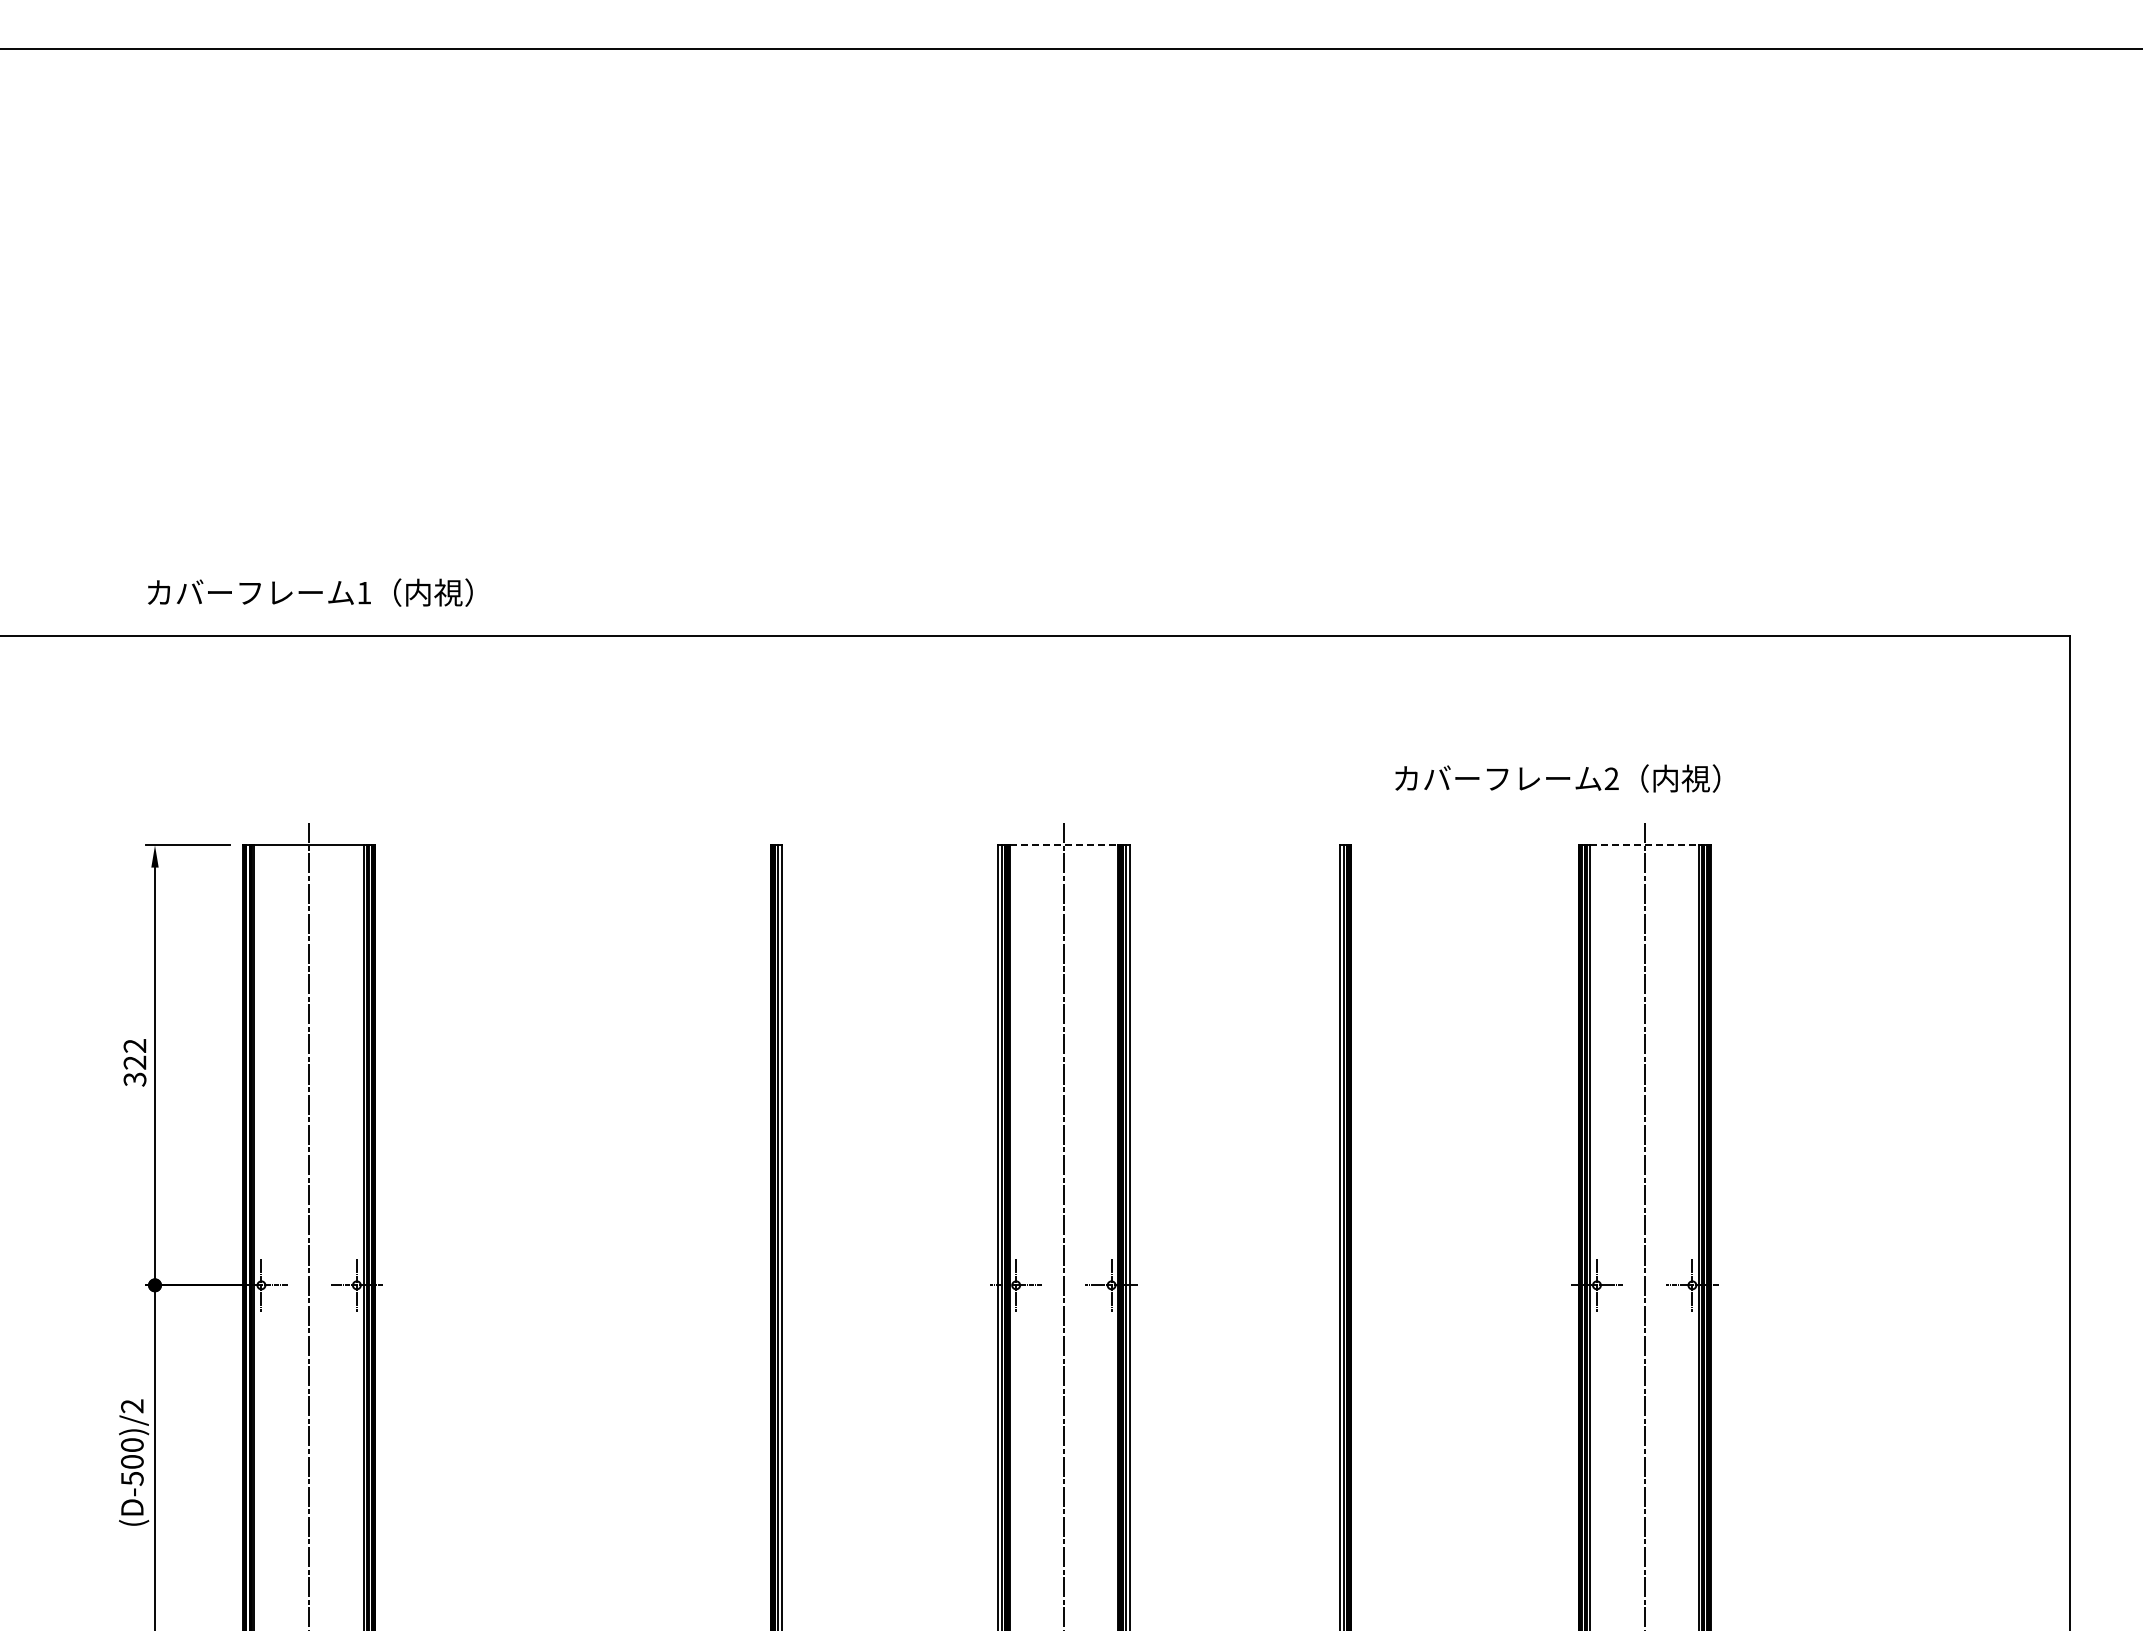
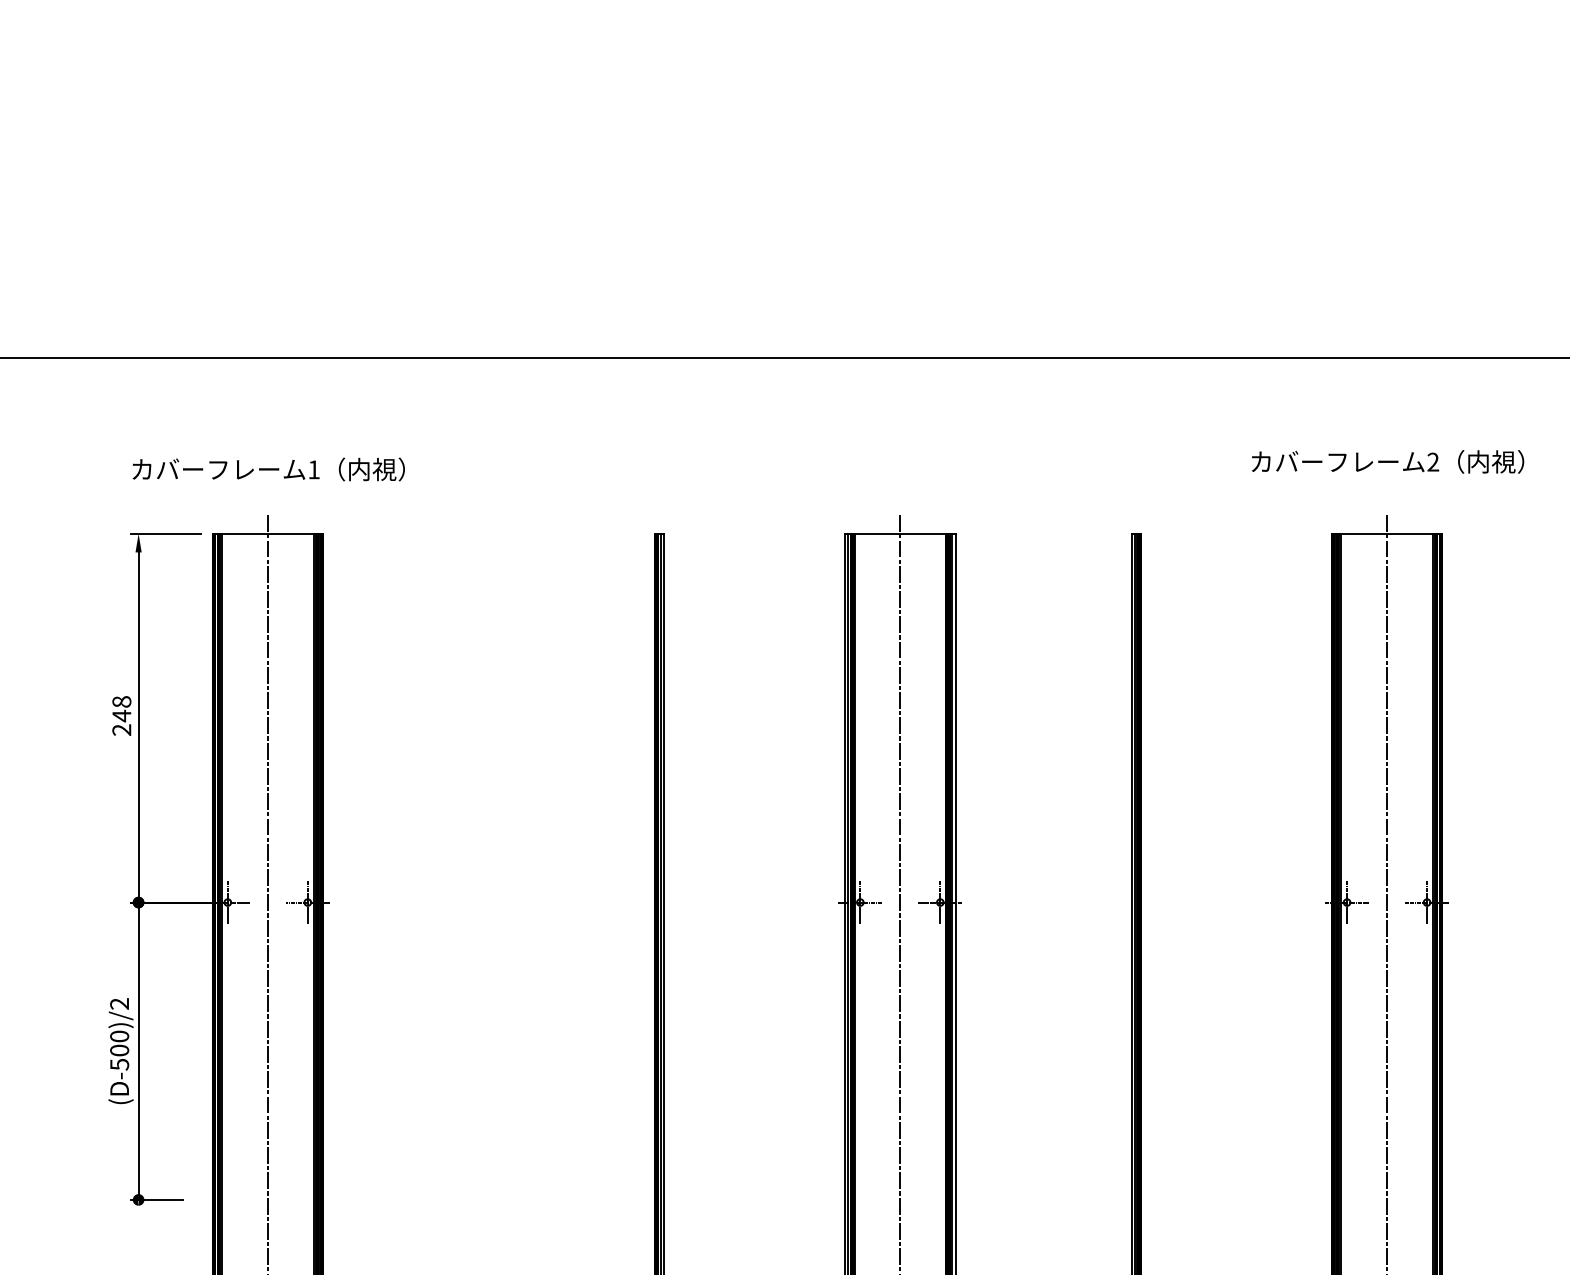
text: (310, 592) -> (268, 469), moved
text: (1557, 778) -> (1387, 461), moved
line: (1064, 845) -> (900, 533), dashed -> solid
line: (1644, 845) -> (1386, 533), dashed -> solid
text: (134, 1062) -> (121, 715), 322 -> 248

